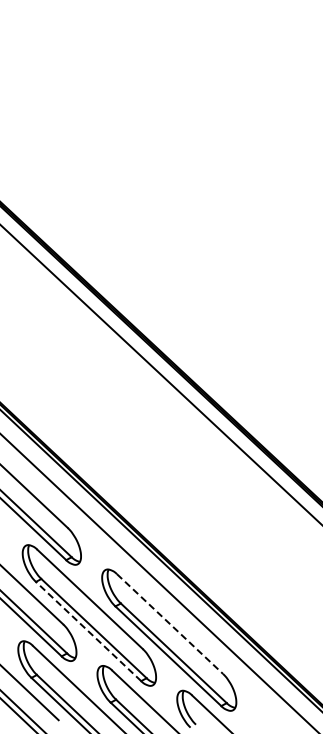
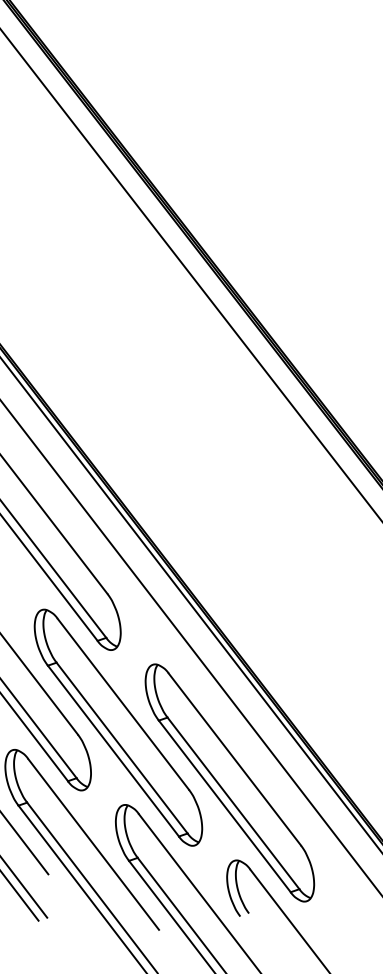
line: (170, 624) -> (235, 760), dashed -> solid
line: (88, 631) -> (113, 751), dashed -> solid

